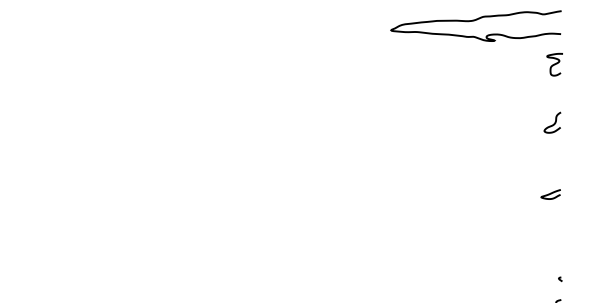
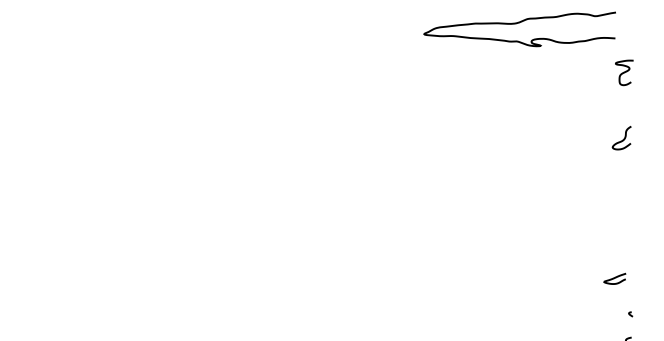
curve: (473, 21) -> (516, 24), moved
curve: (550, 194) -> (614, 278), moved

